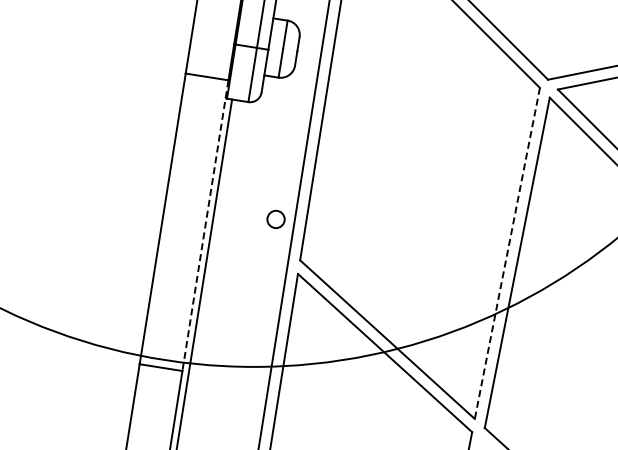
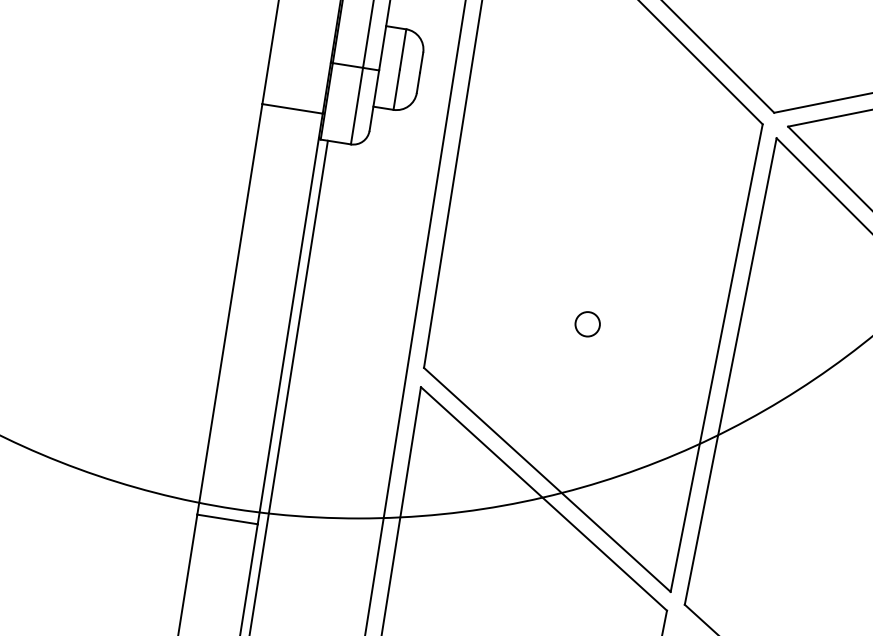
circle: (275, 218) -> (586, 322), moved
line: (205, 226) -> (290, 320), dashed -> solid
line: (507, 253) -> (716, 358), dashed -> solid

